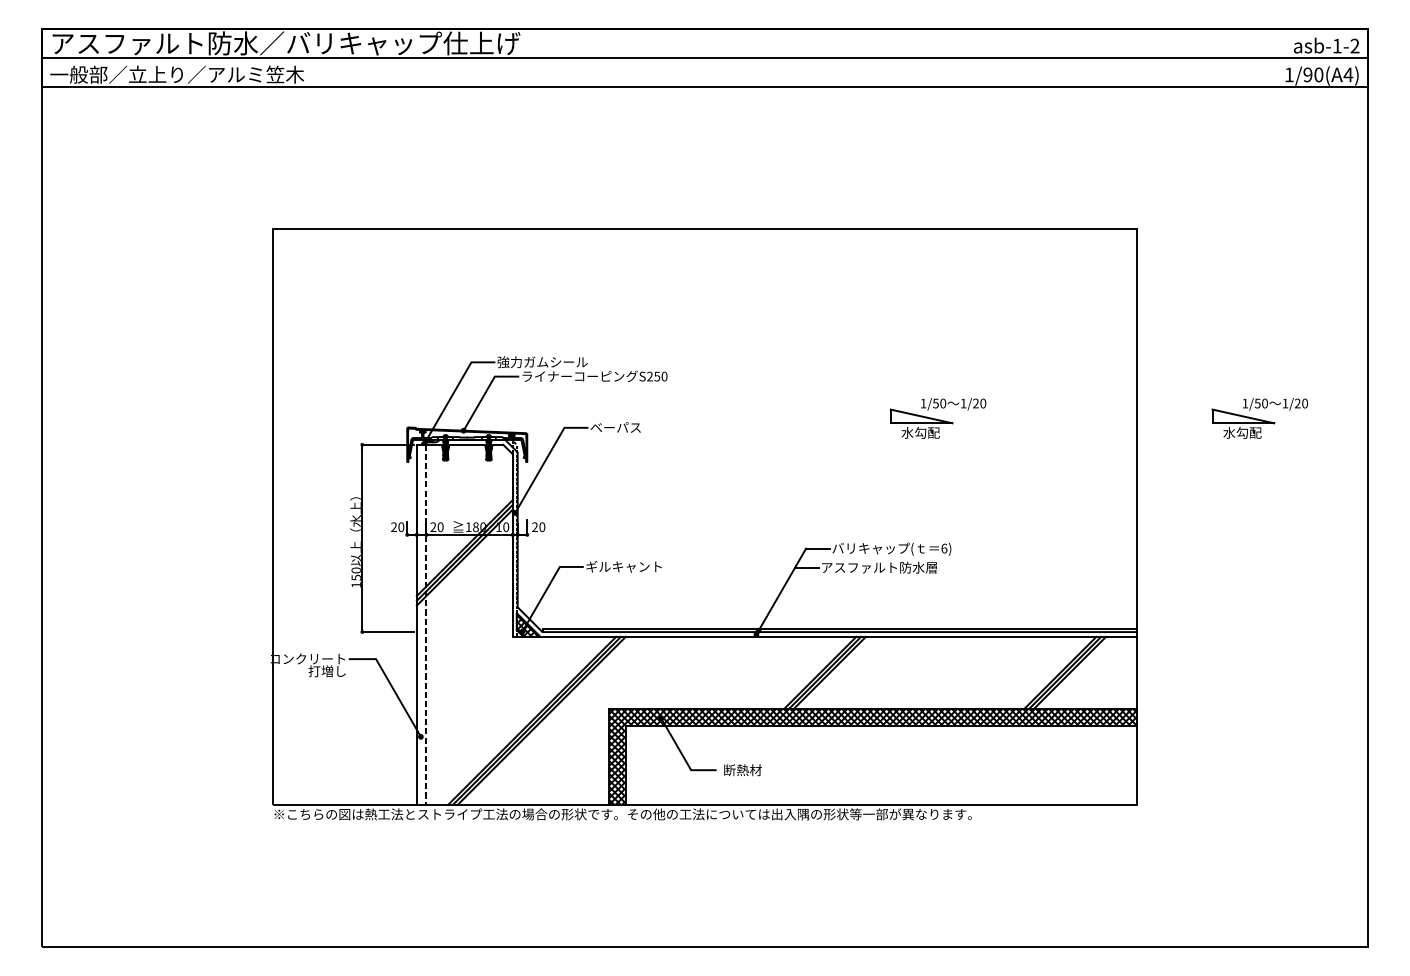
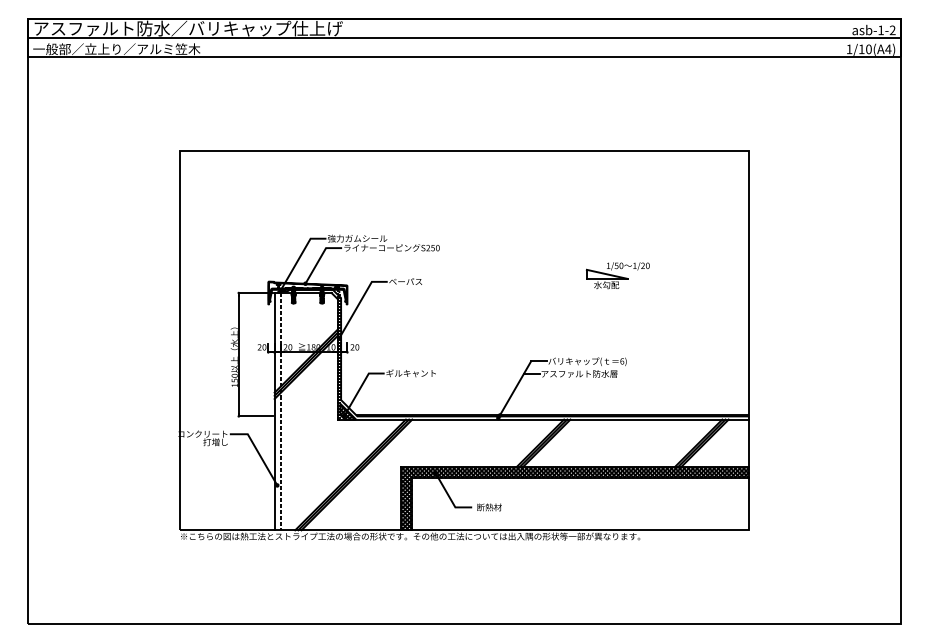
text: (1307, 75) -> (861, 49), 1/90(A4) -> 1/10(A4)
part: (1259, 418) -> (829, 275), removed

